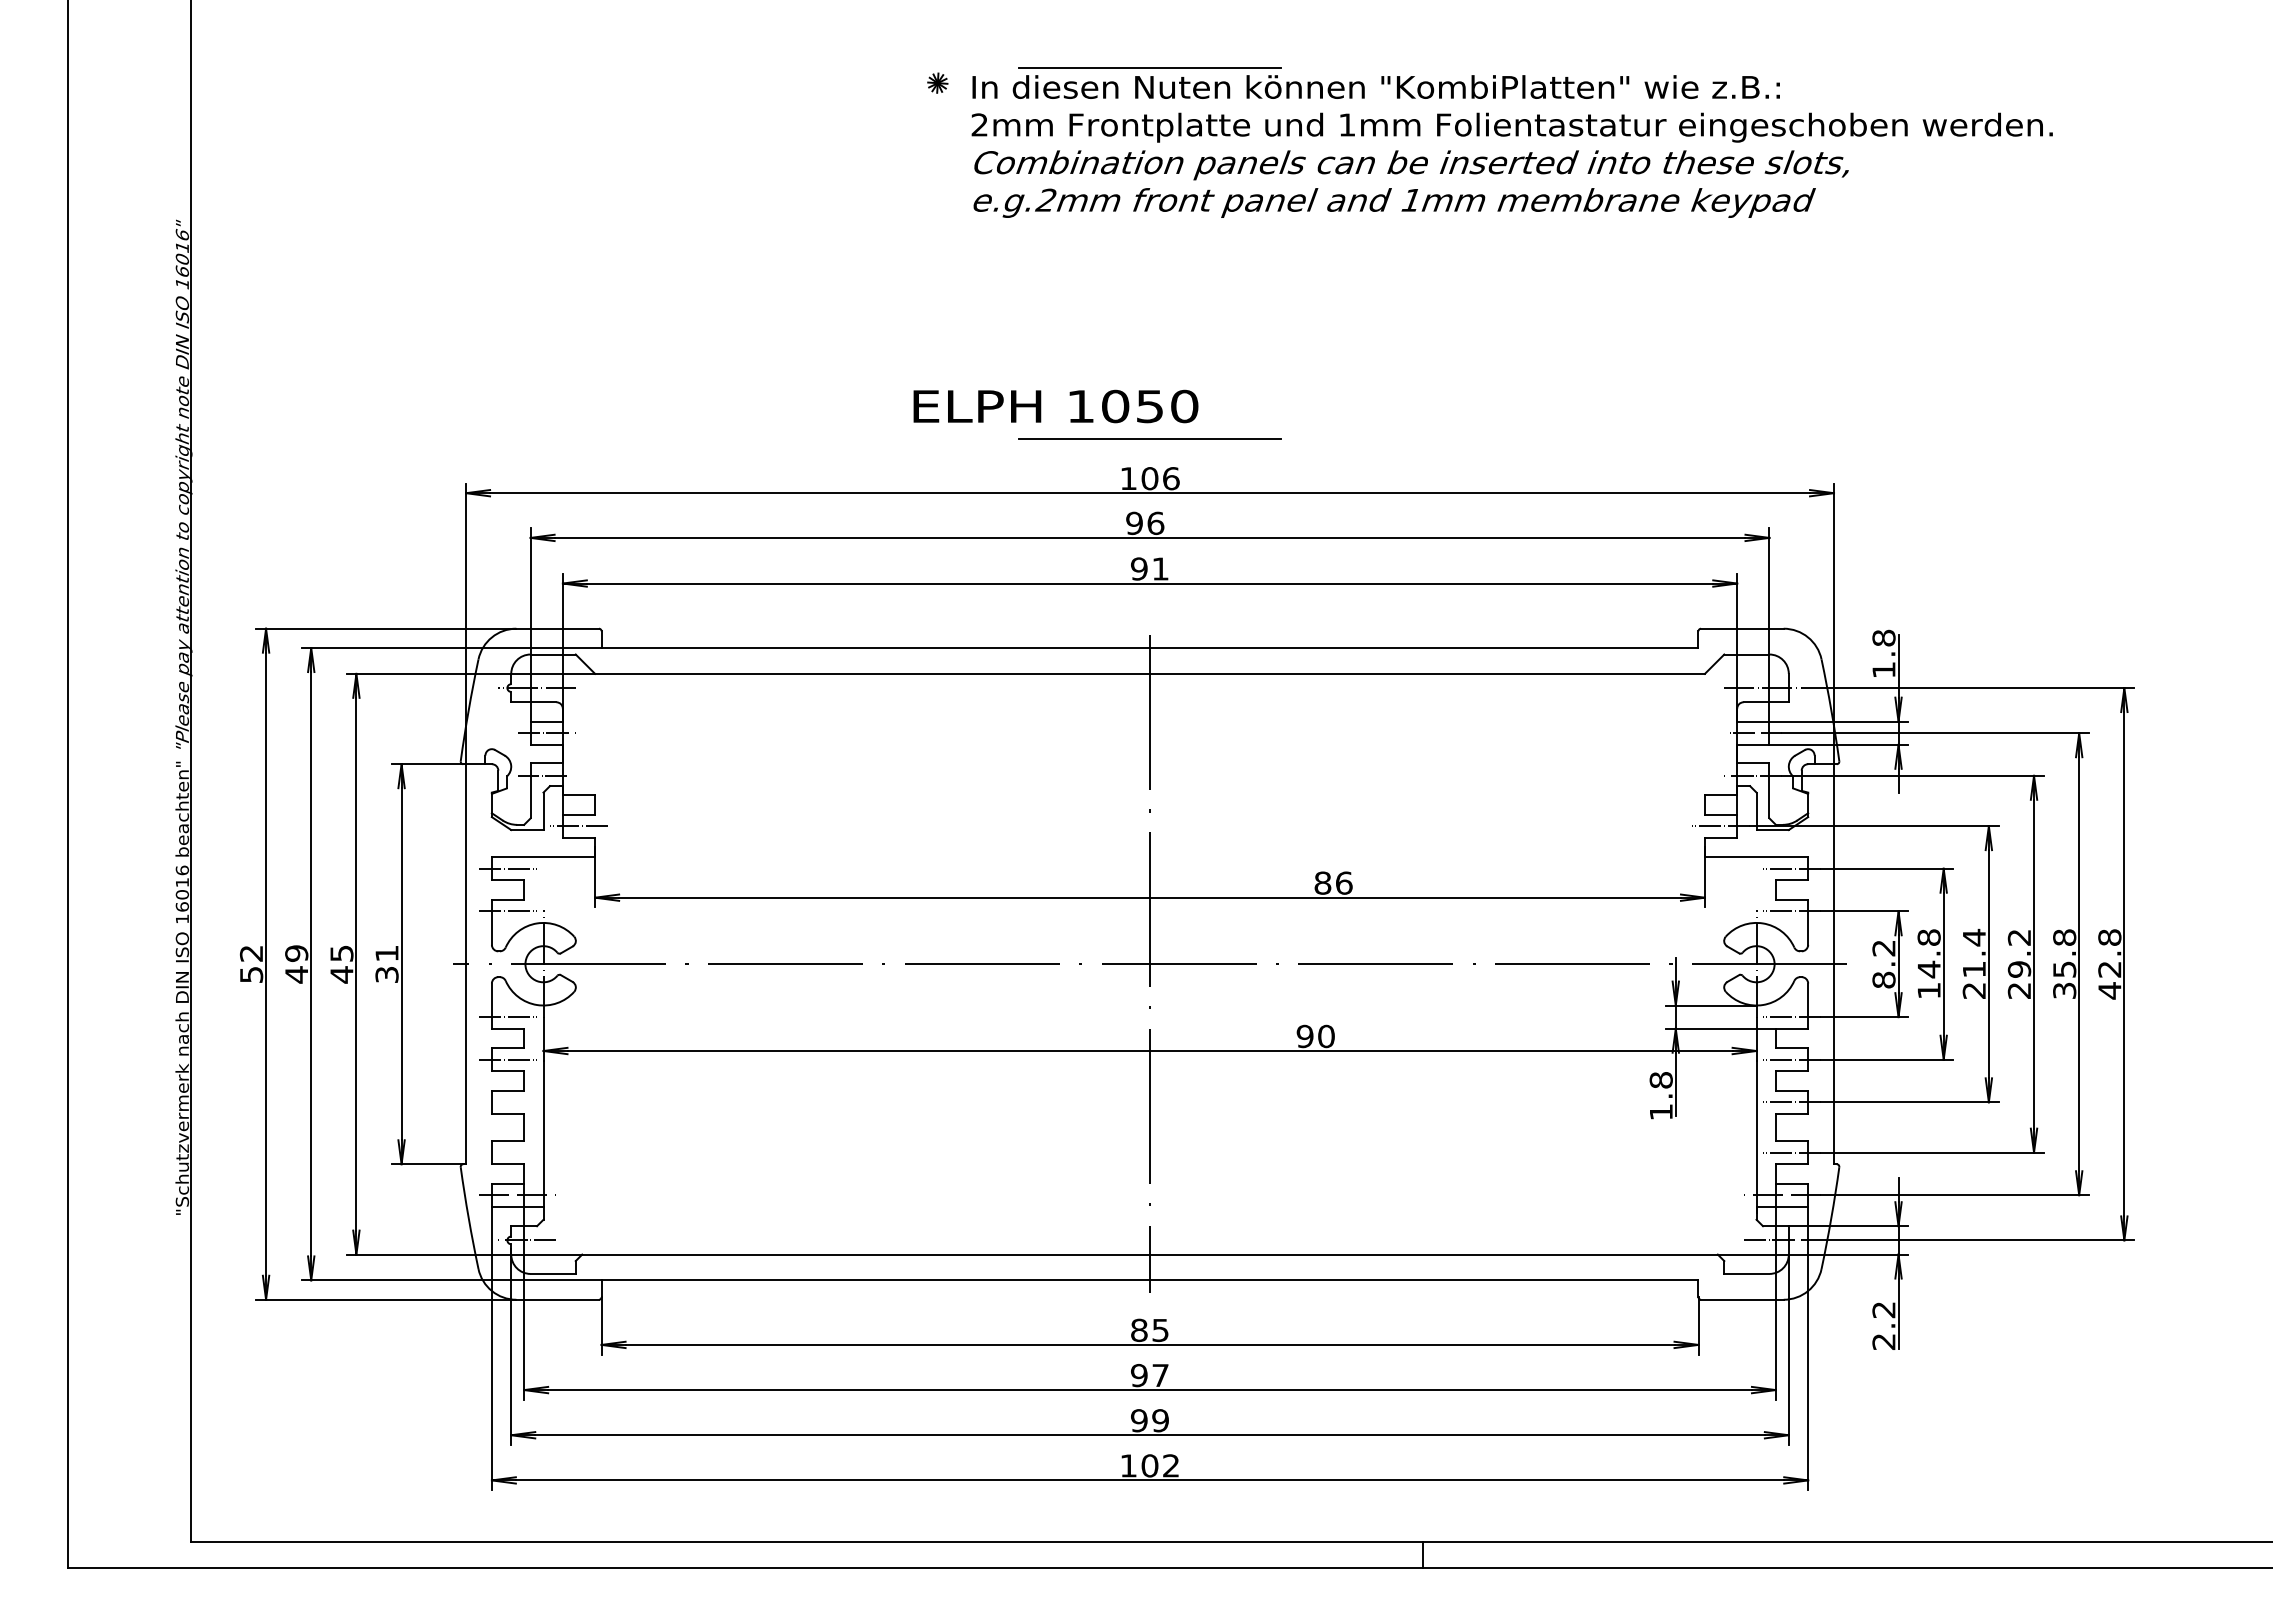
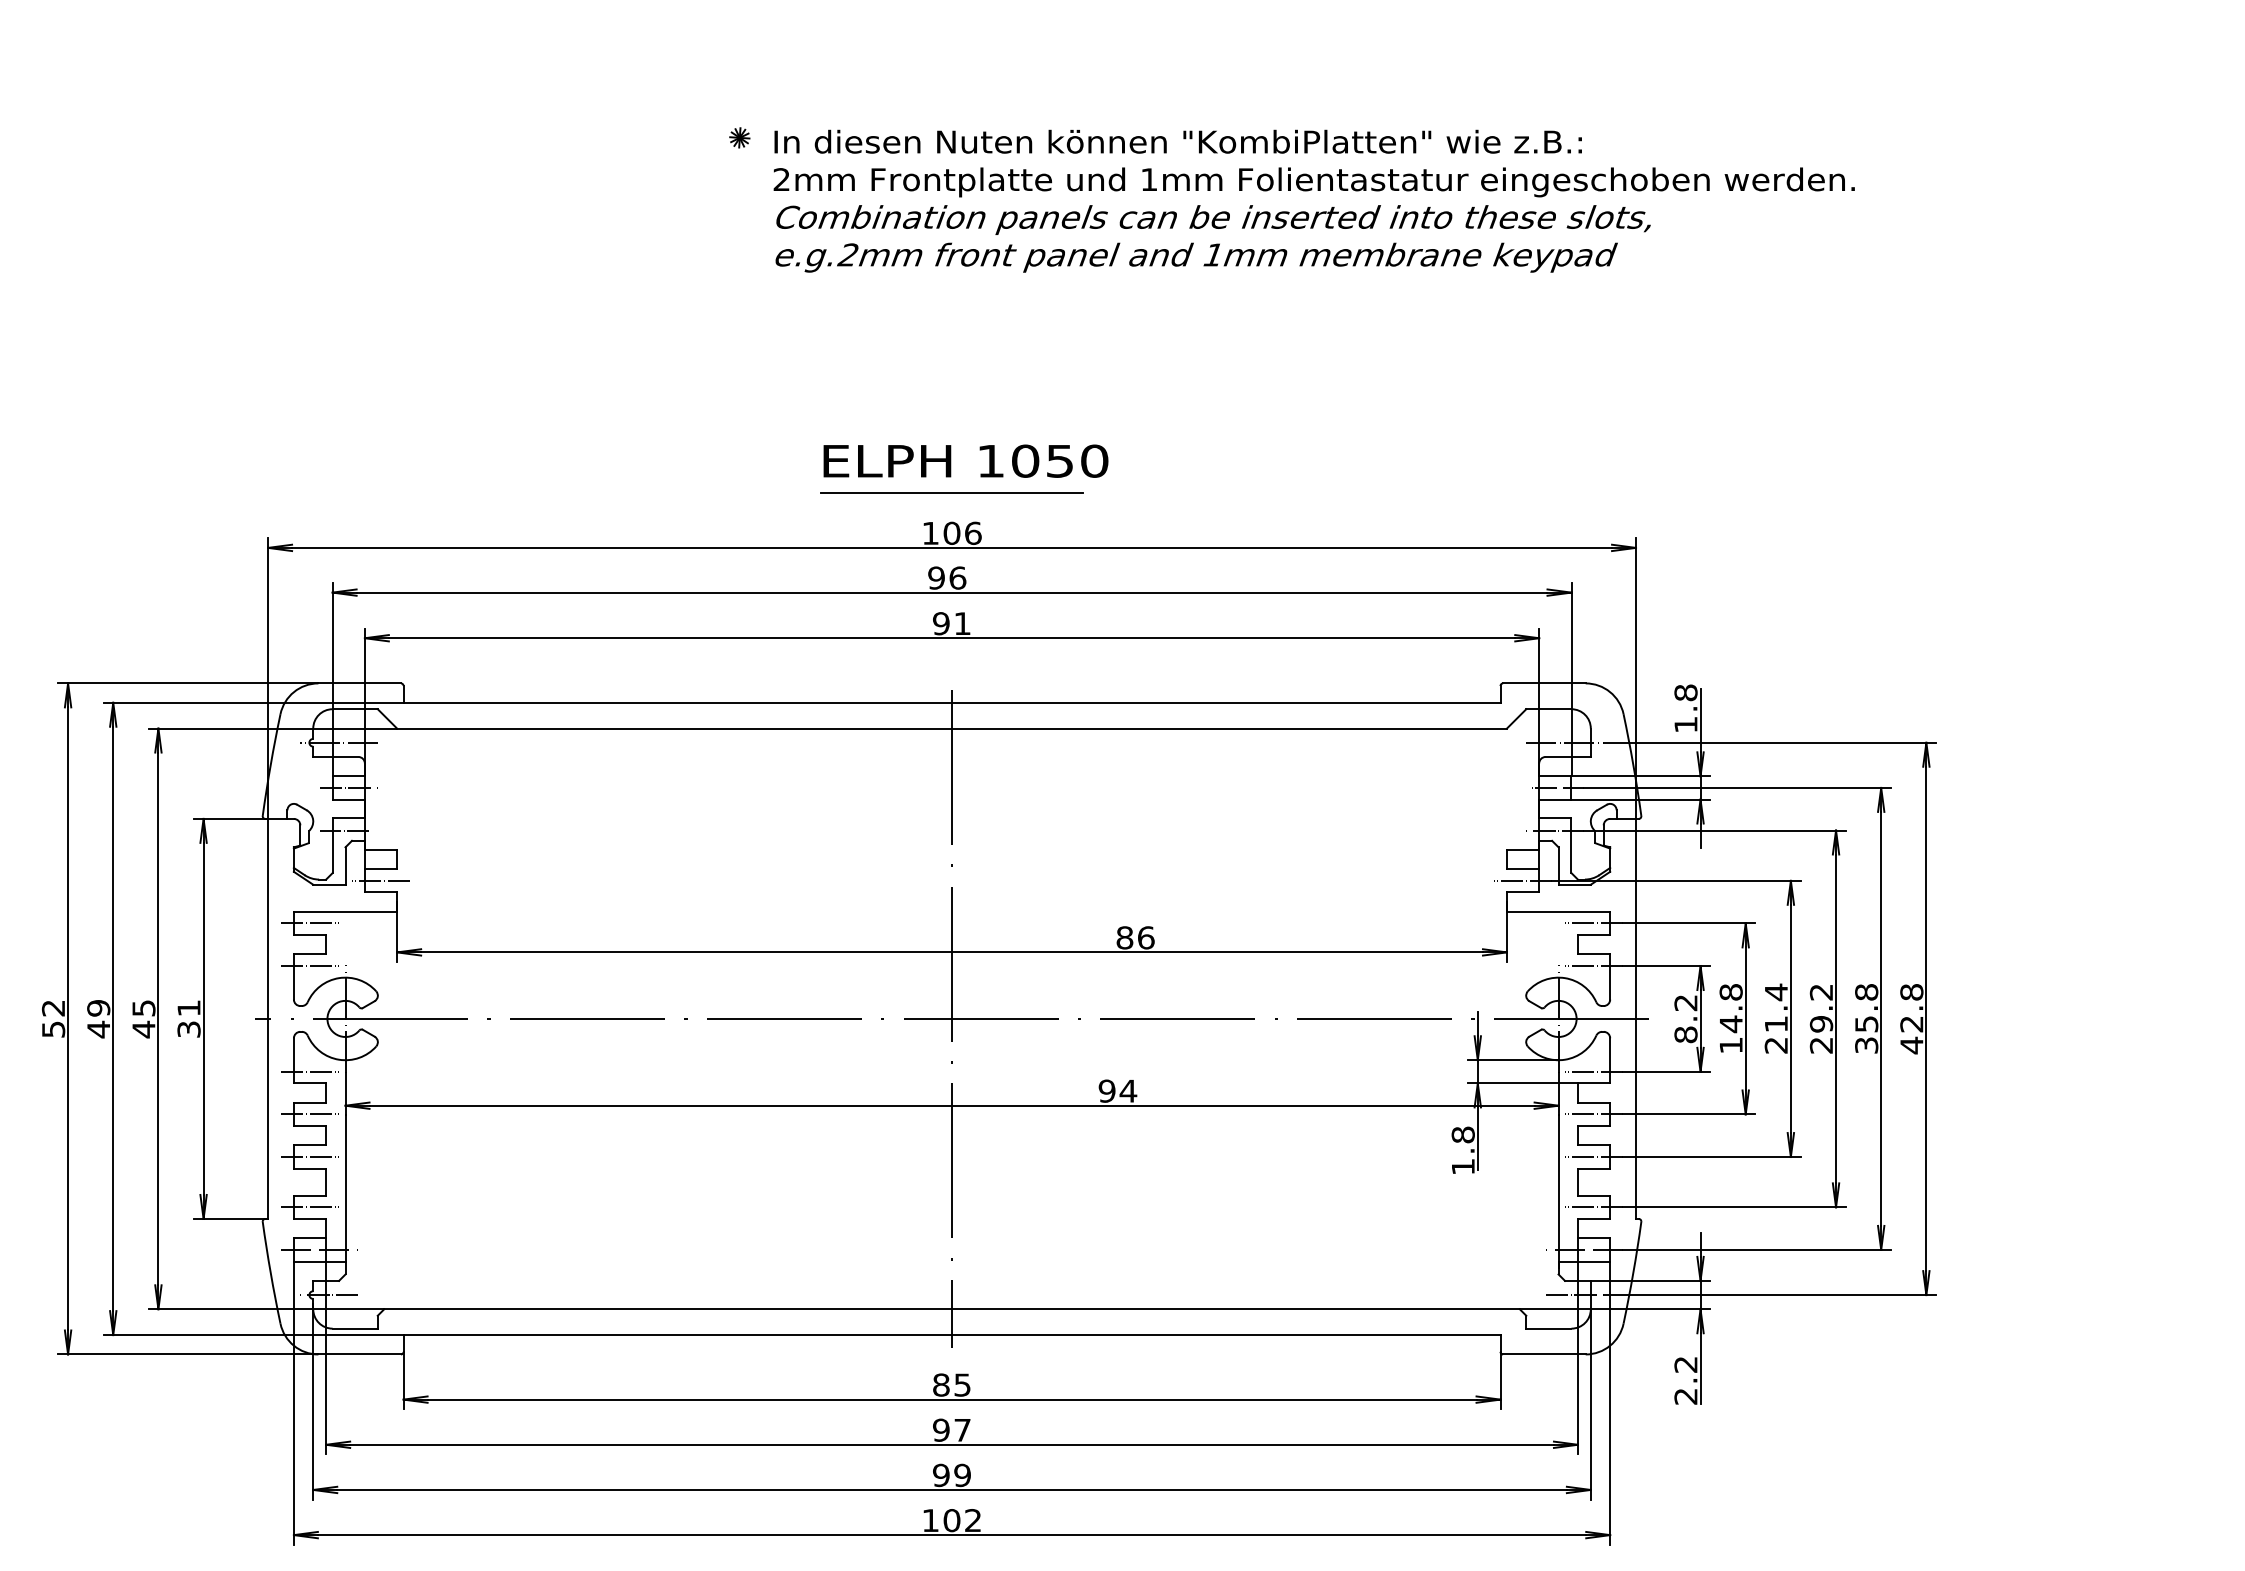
line: (1149, 67) -> (951, 122), removed
text: (1055, 406) -> (965, 461), moved
text: (1326, 1036) -> (1128, 1091), 90 -> 94
line: (507, 1102) -> (309, 1157), added
line: (507, 1152) -> (309, 1207), added

